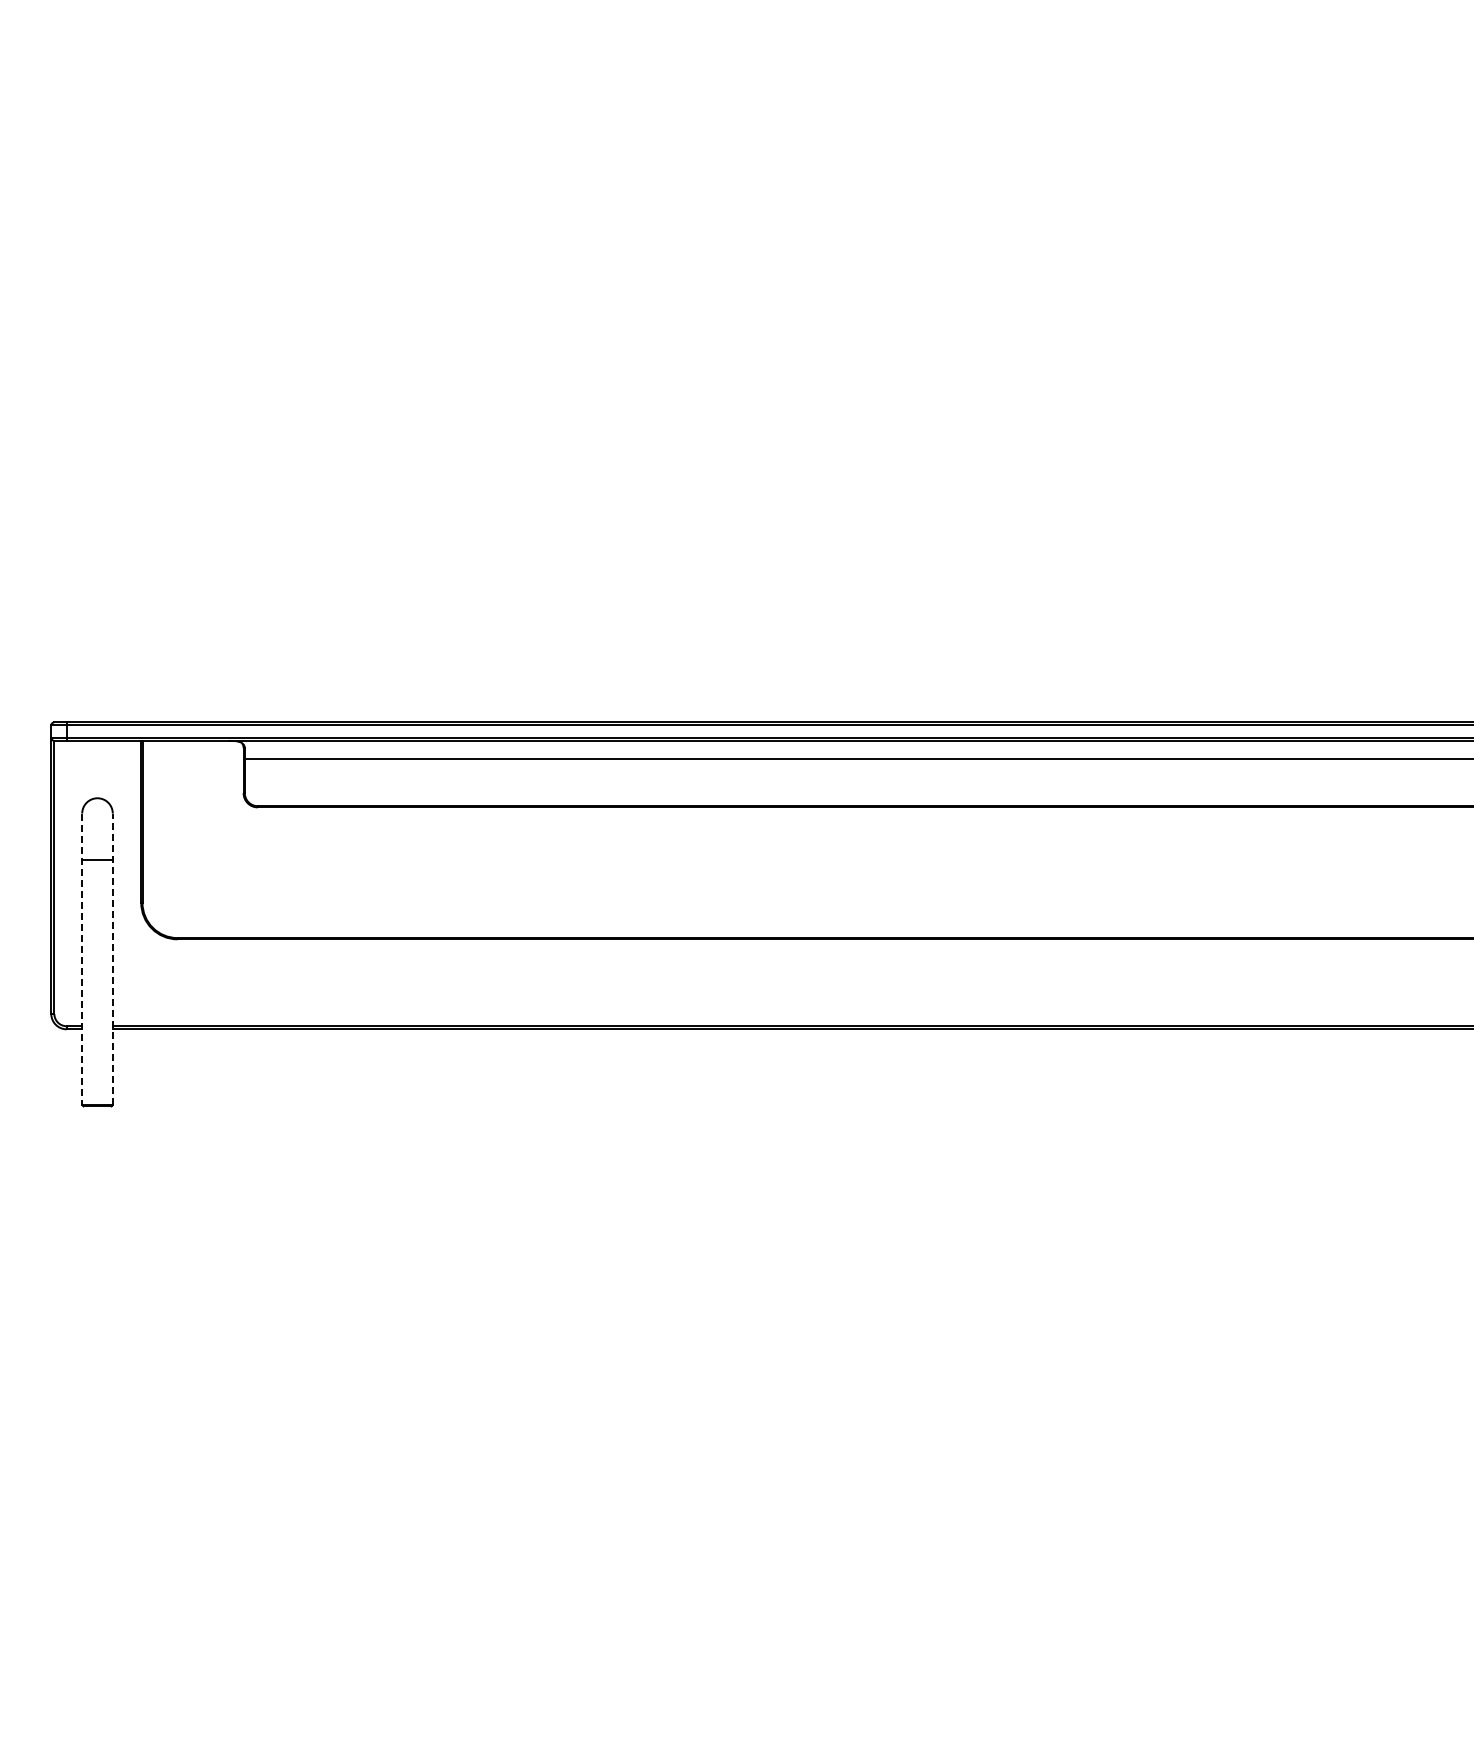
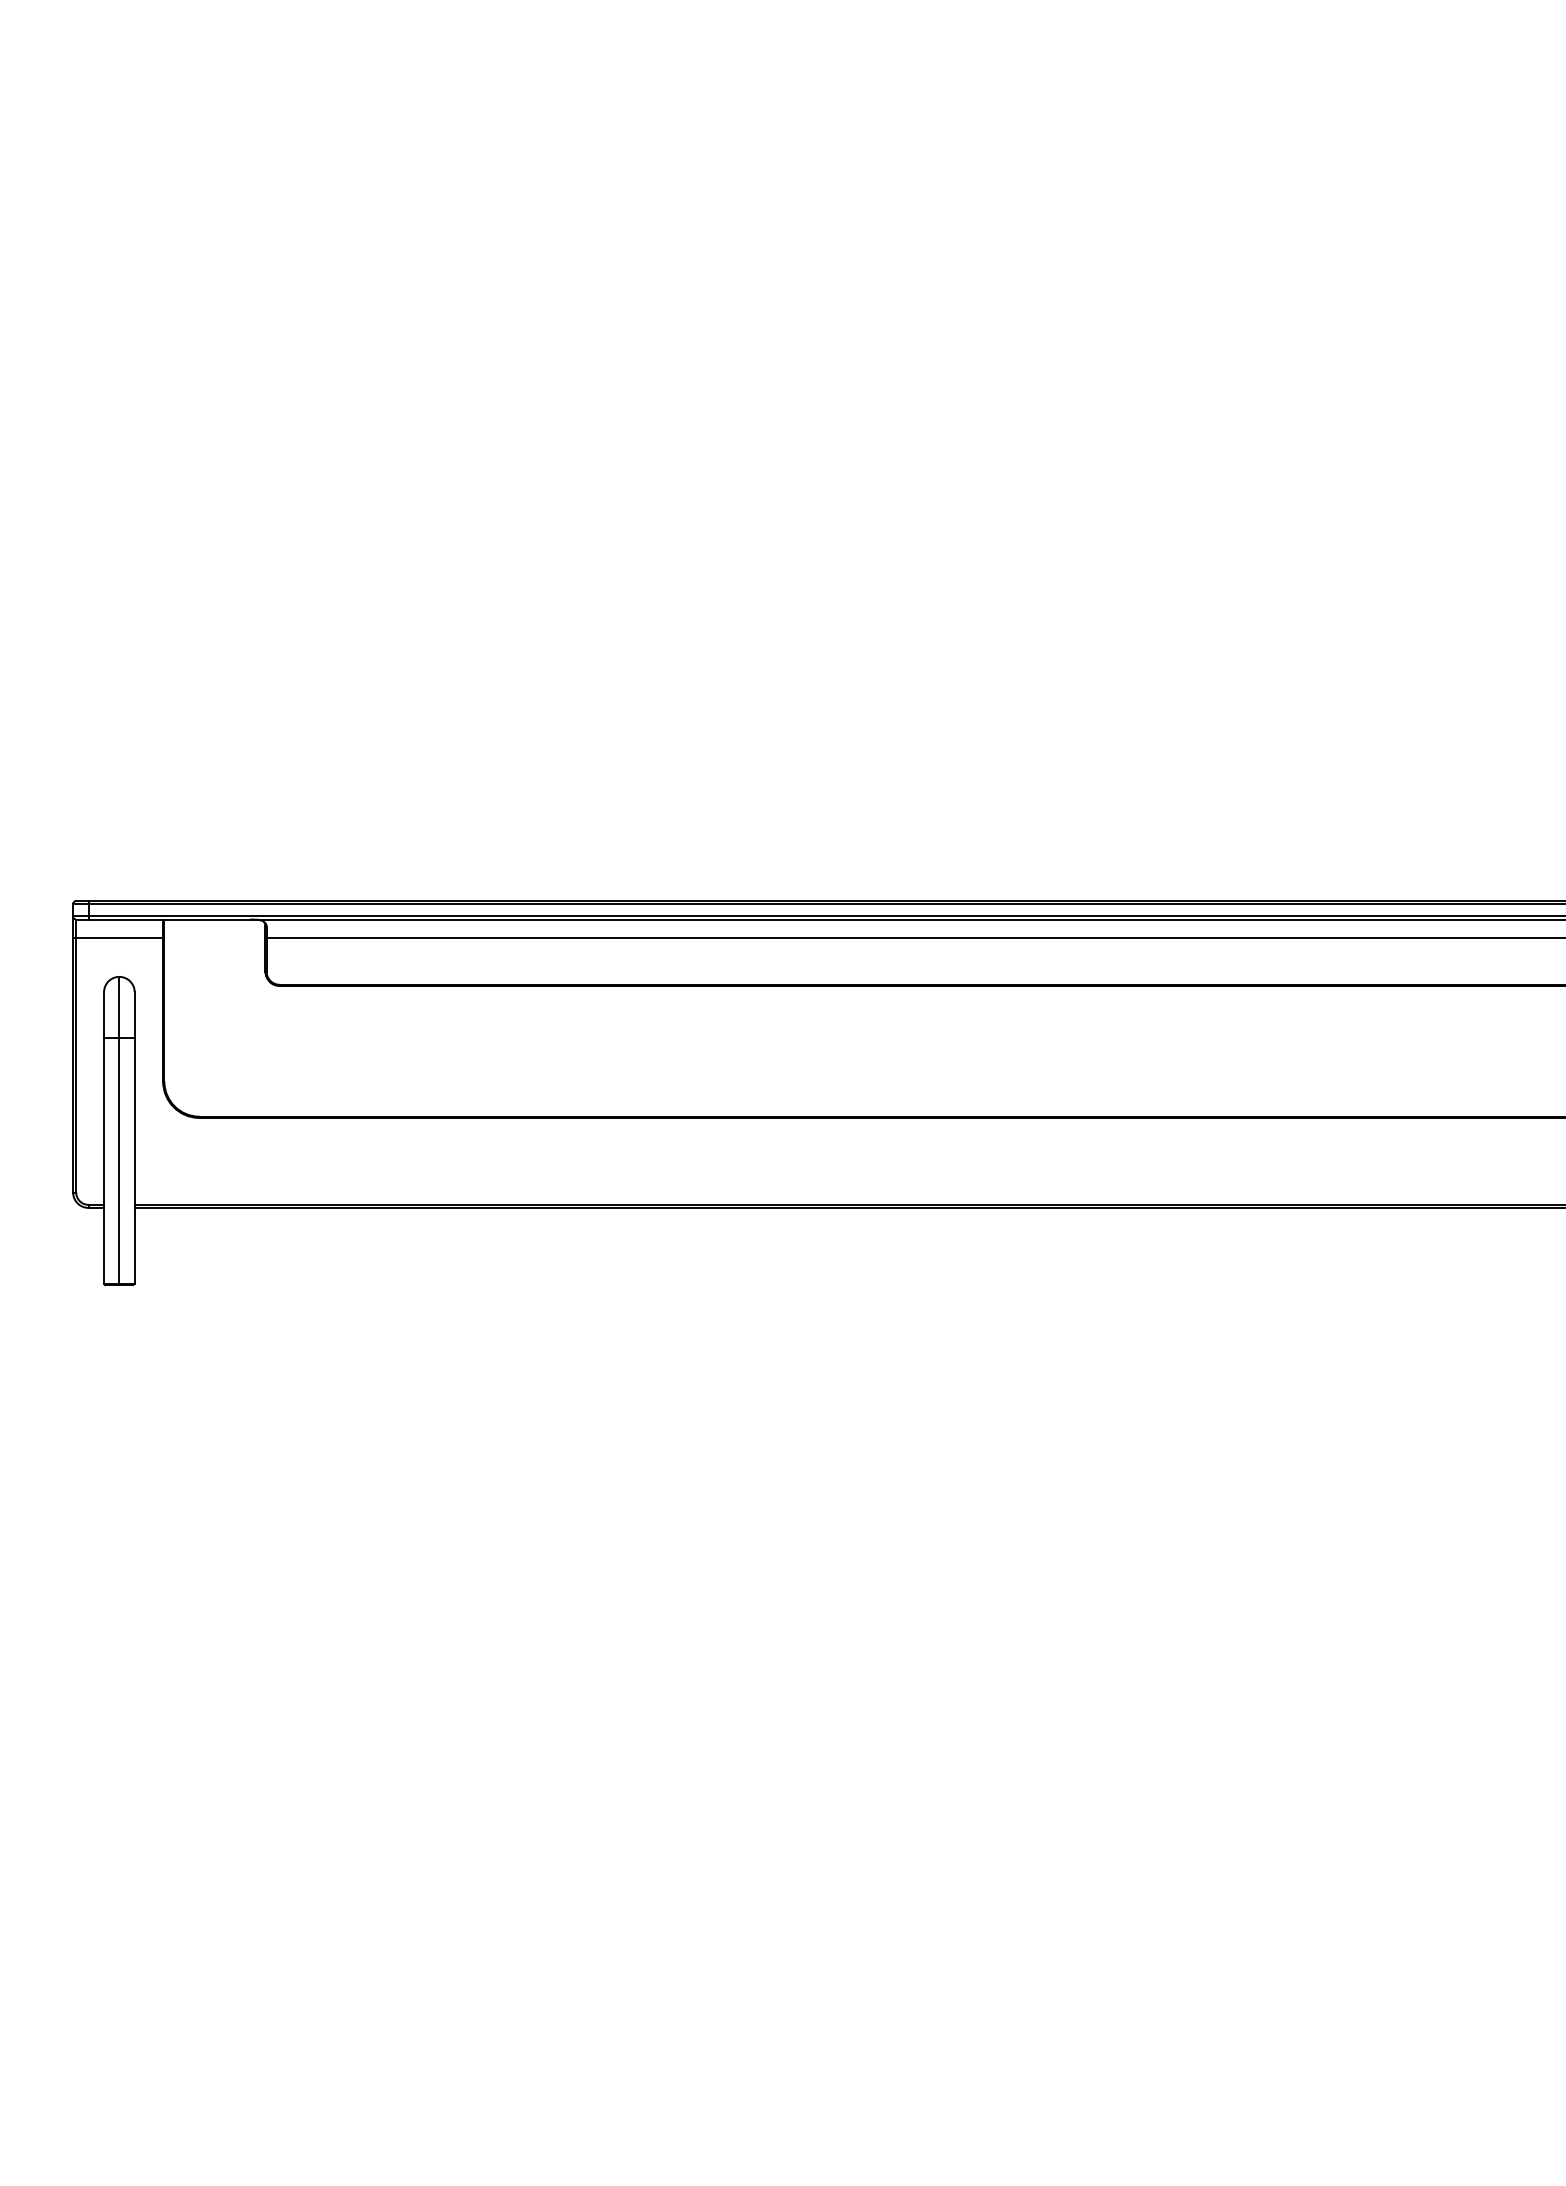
line: (96, 759) -> (118, 938), added
line: (97, 951) -> (119, 1130), added
line: (82, 958) -> (104, 1137), dashed -> solid
line: (112, 958) -> (134, 1137), dashed -> solid

